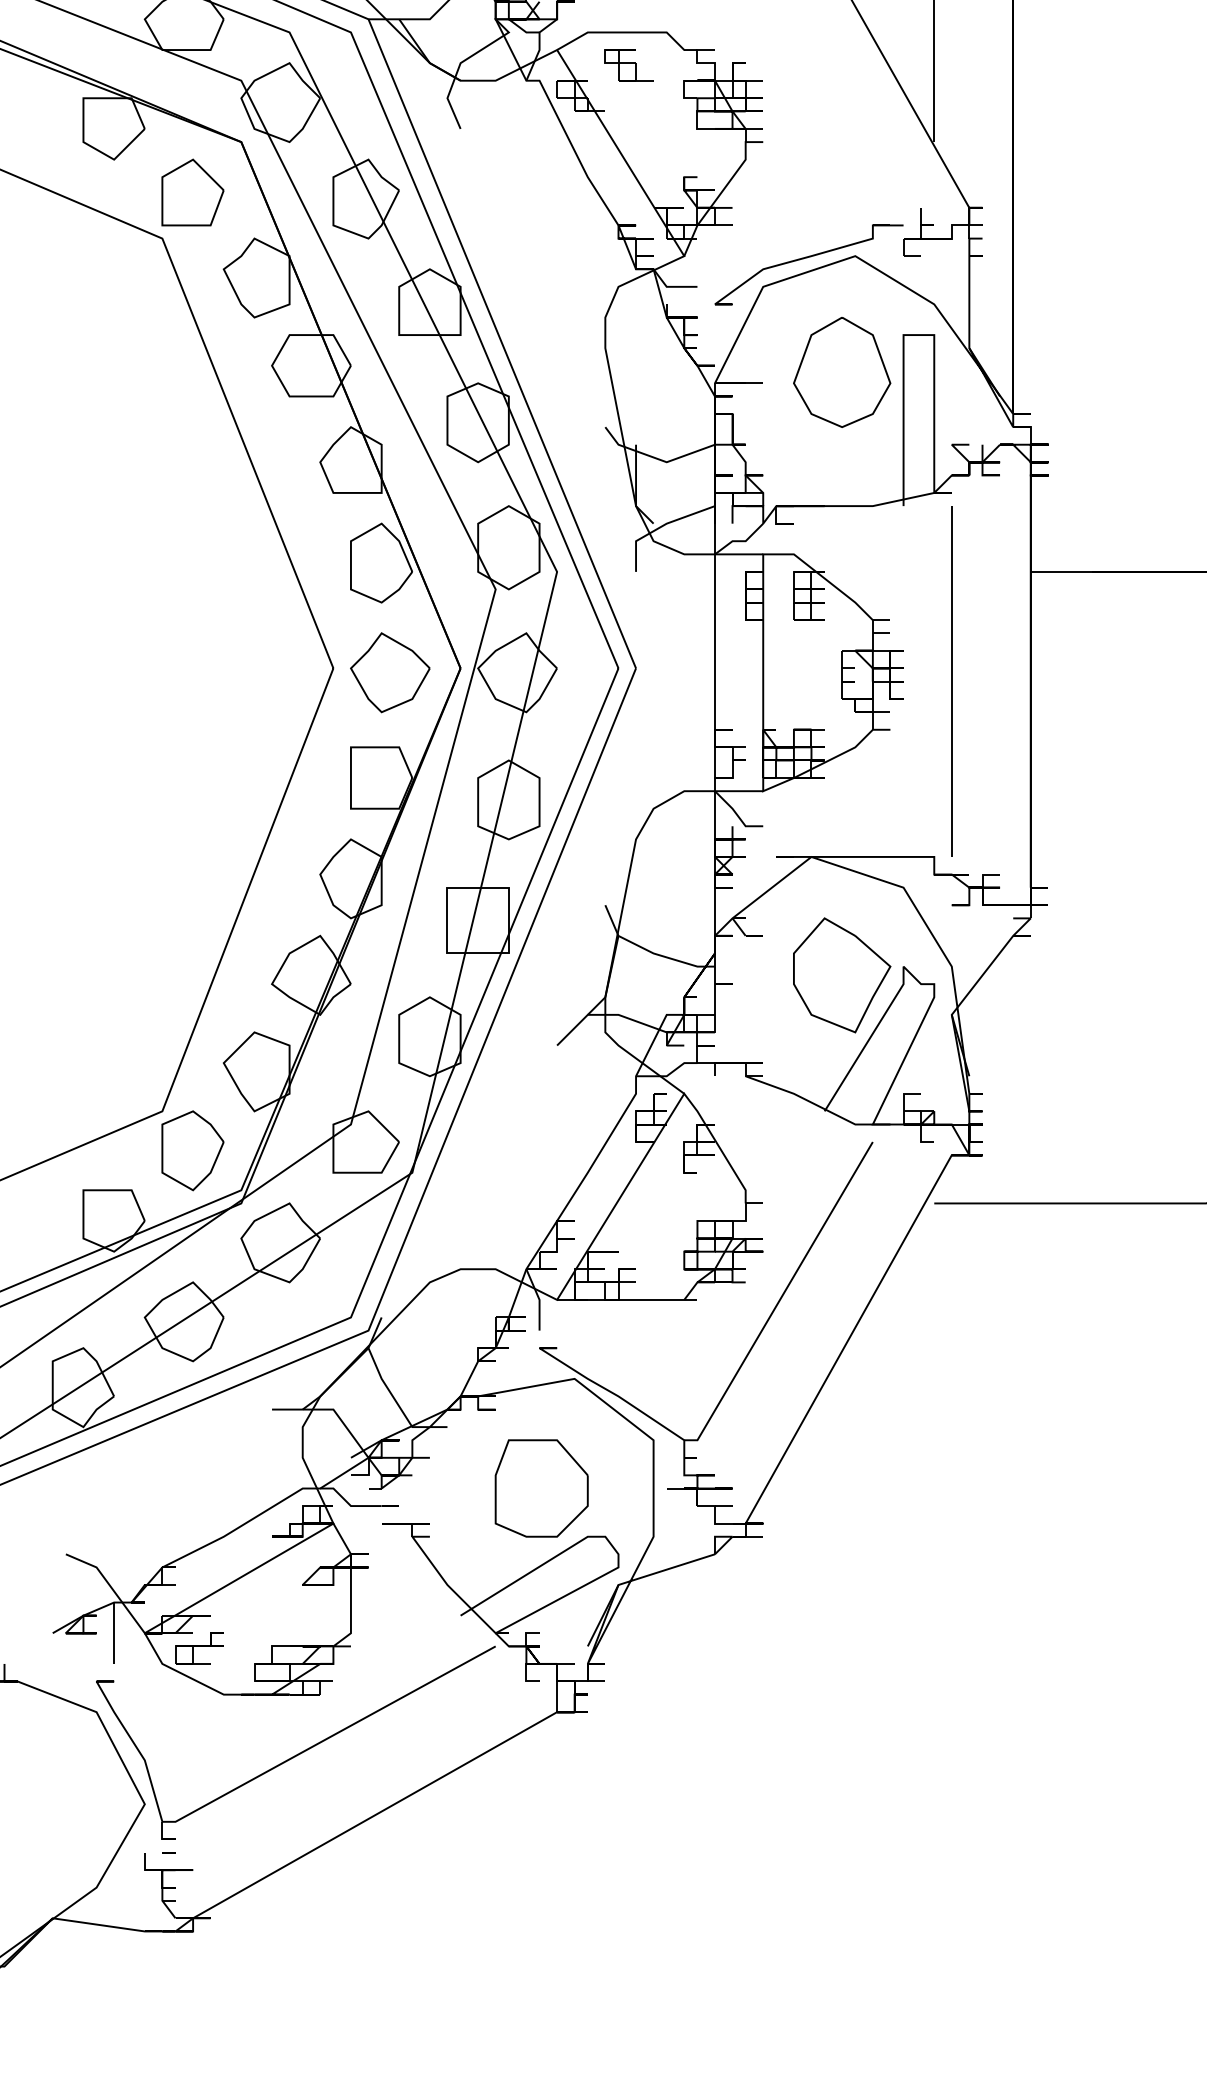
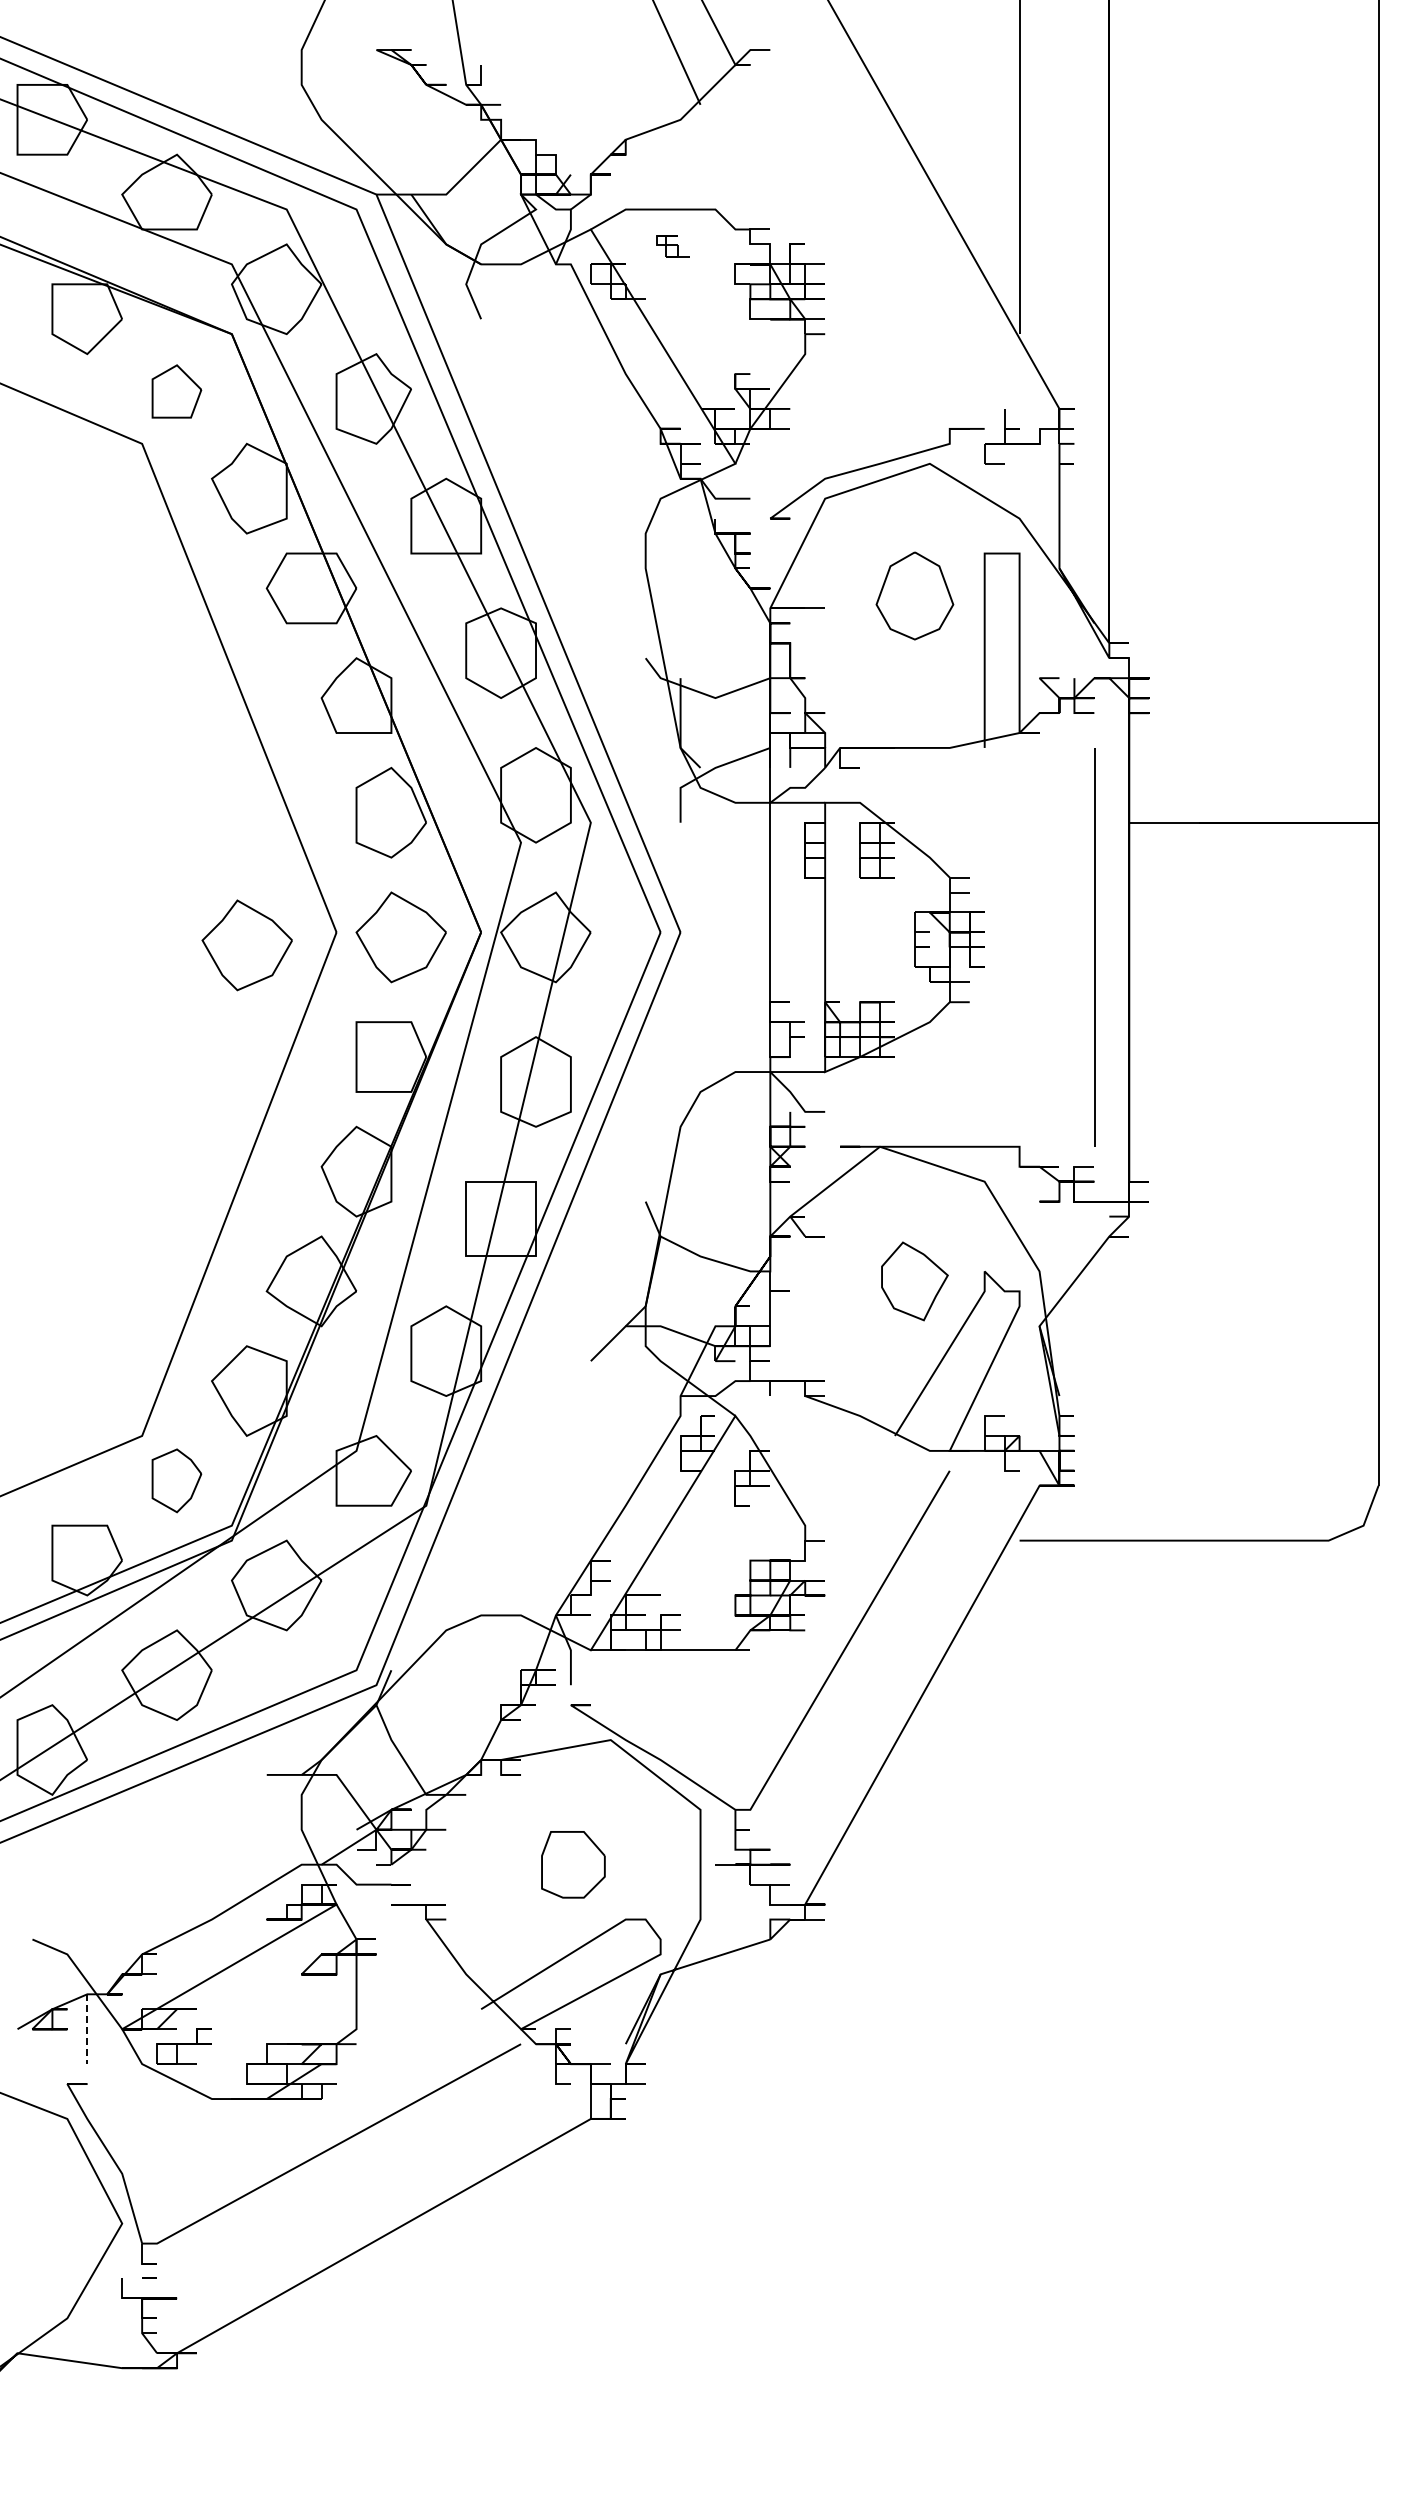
part: (628, 64) -> (672, 246), size x0.6
part: (192, 192) -> (176, 391), size x0.7
part: (841, 372) -> (914, 595), size x0.7
part: (254, 679) -> (246, 945), added
line: (951, 681) -> (1094, 947), moved
part: (841, 975) -> (914, 1281), size x0.6
part: (192, 1150) -> (176, 1480), size x0.7
part: (541, 1488) -> (573, 1864), size x0.6
line: (114, 1633) -> (87, 2029), solid -> dashed

